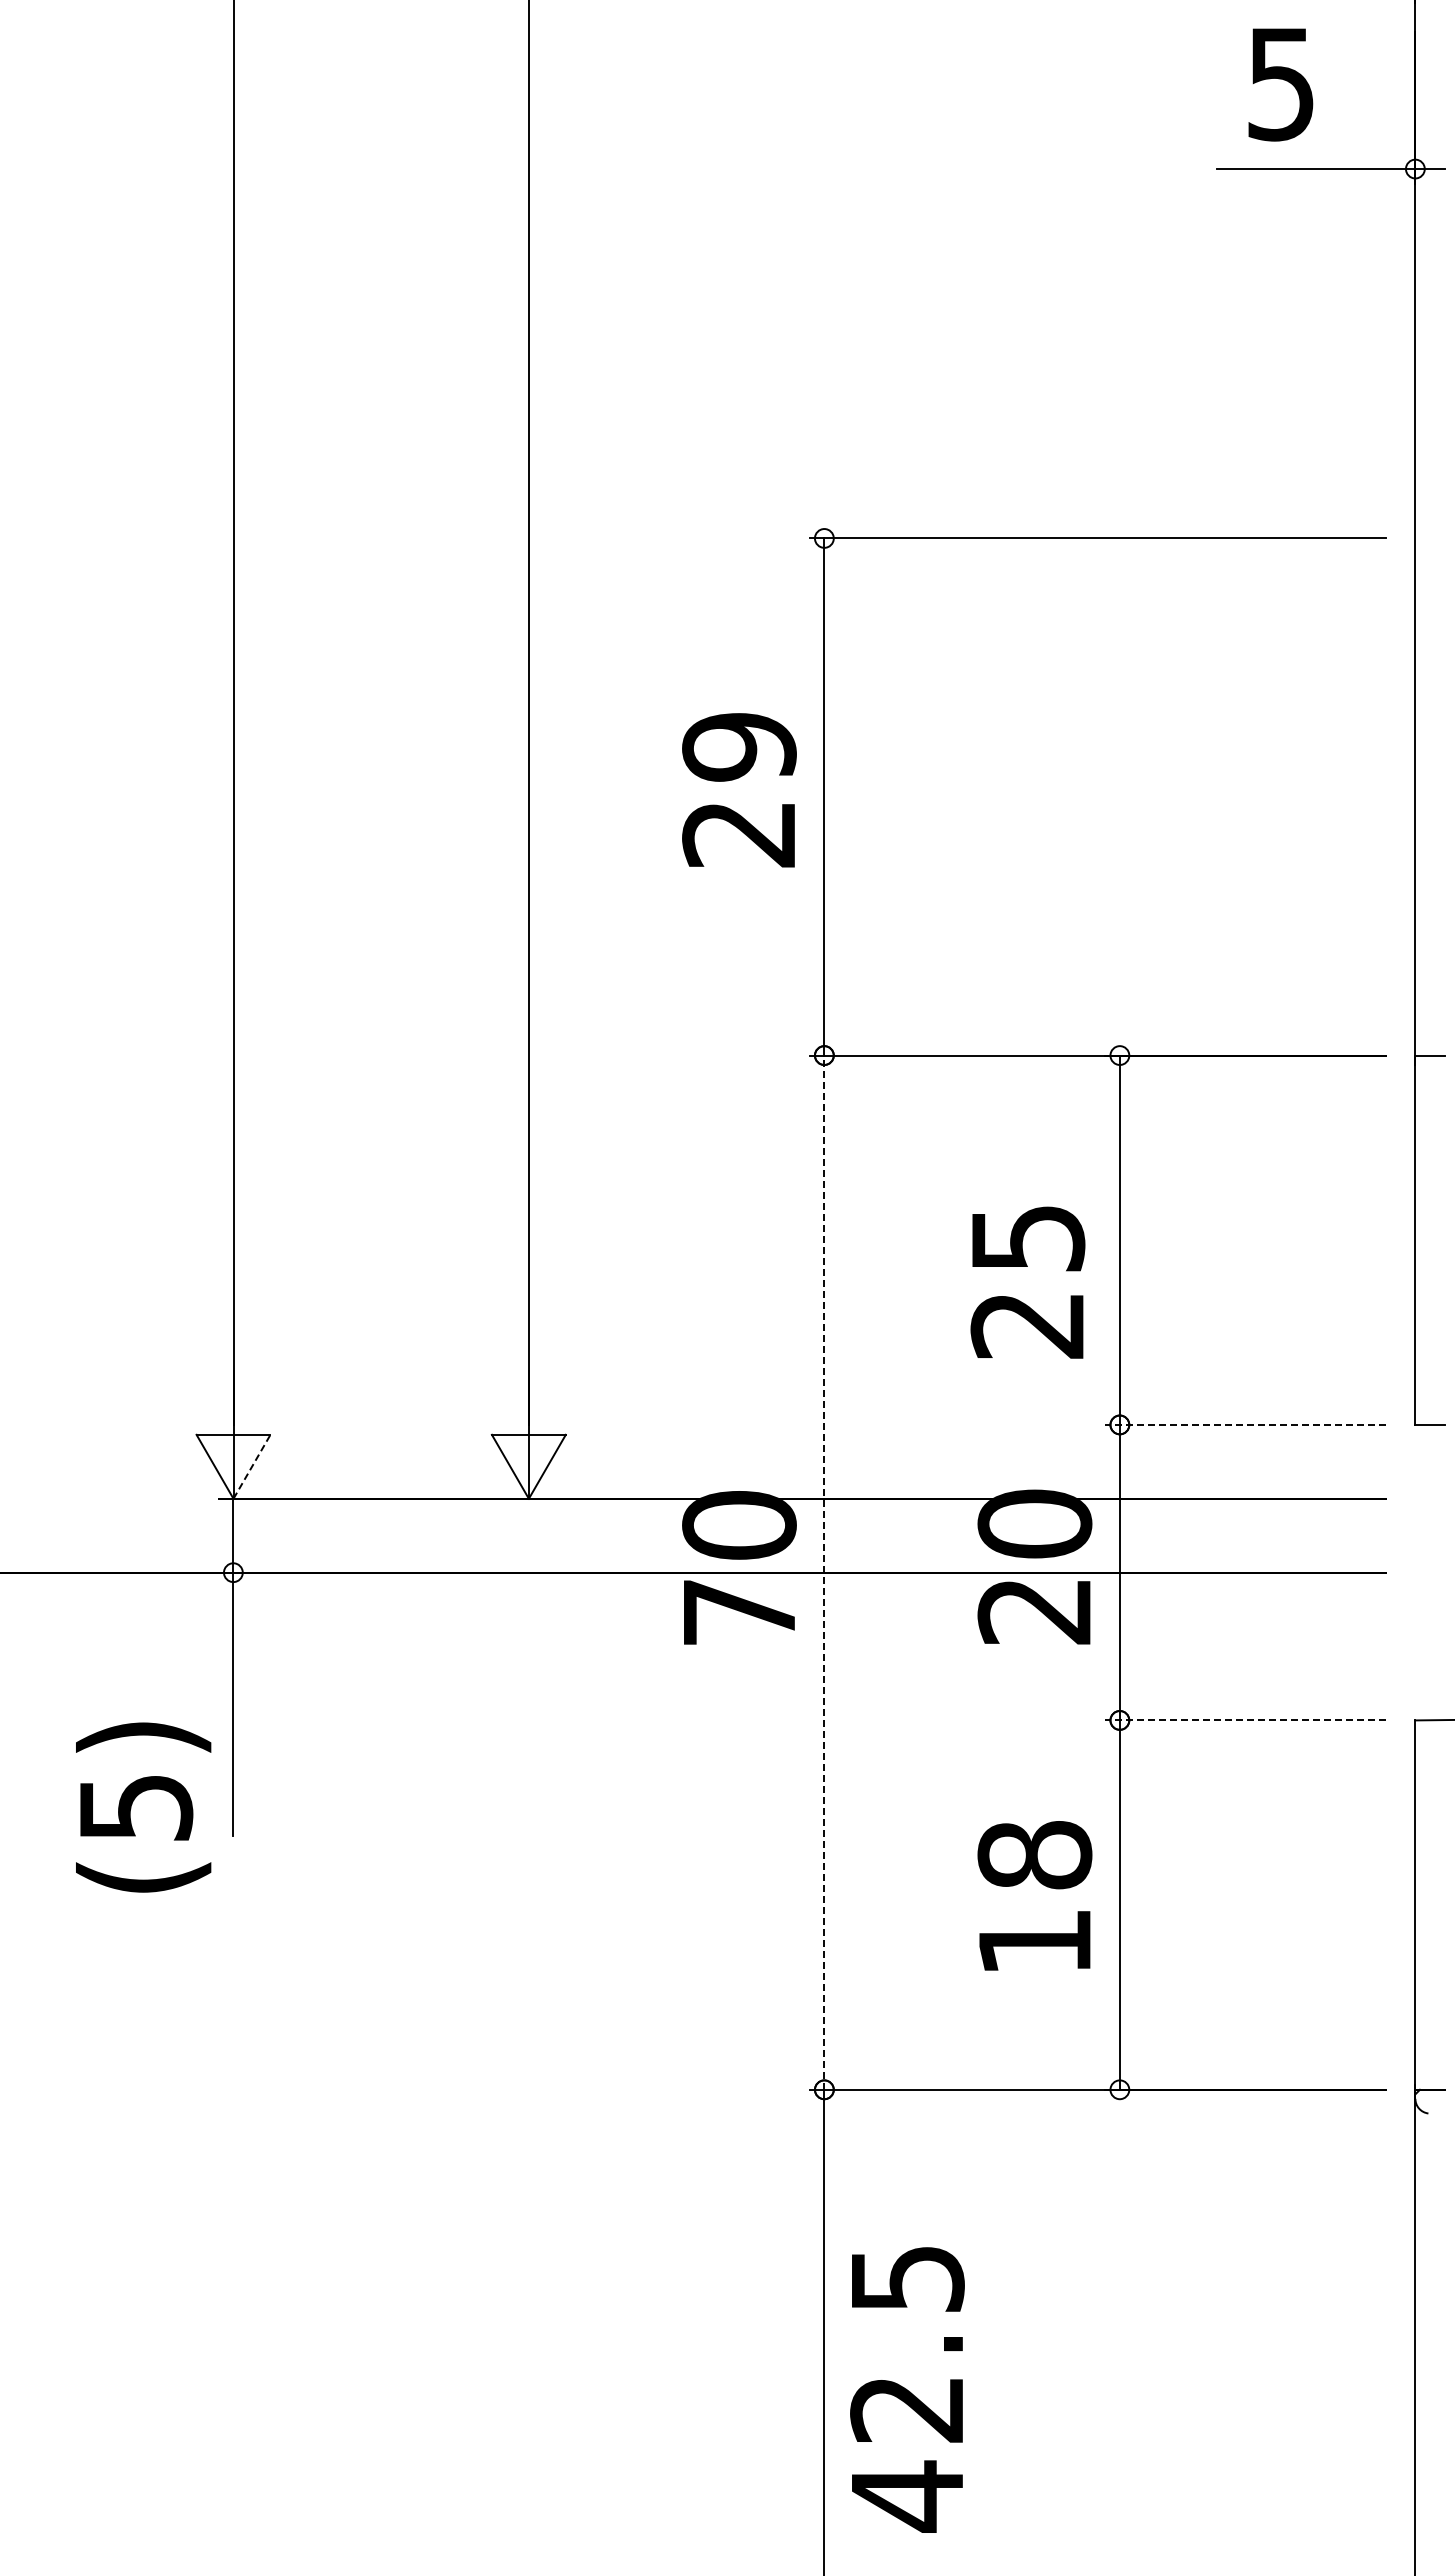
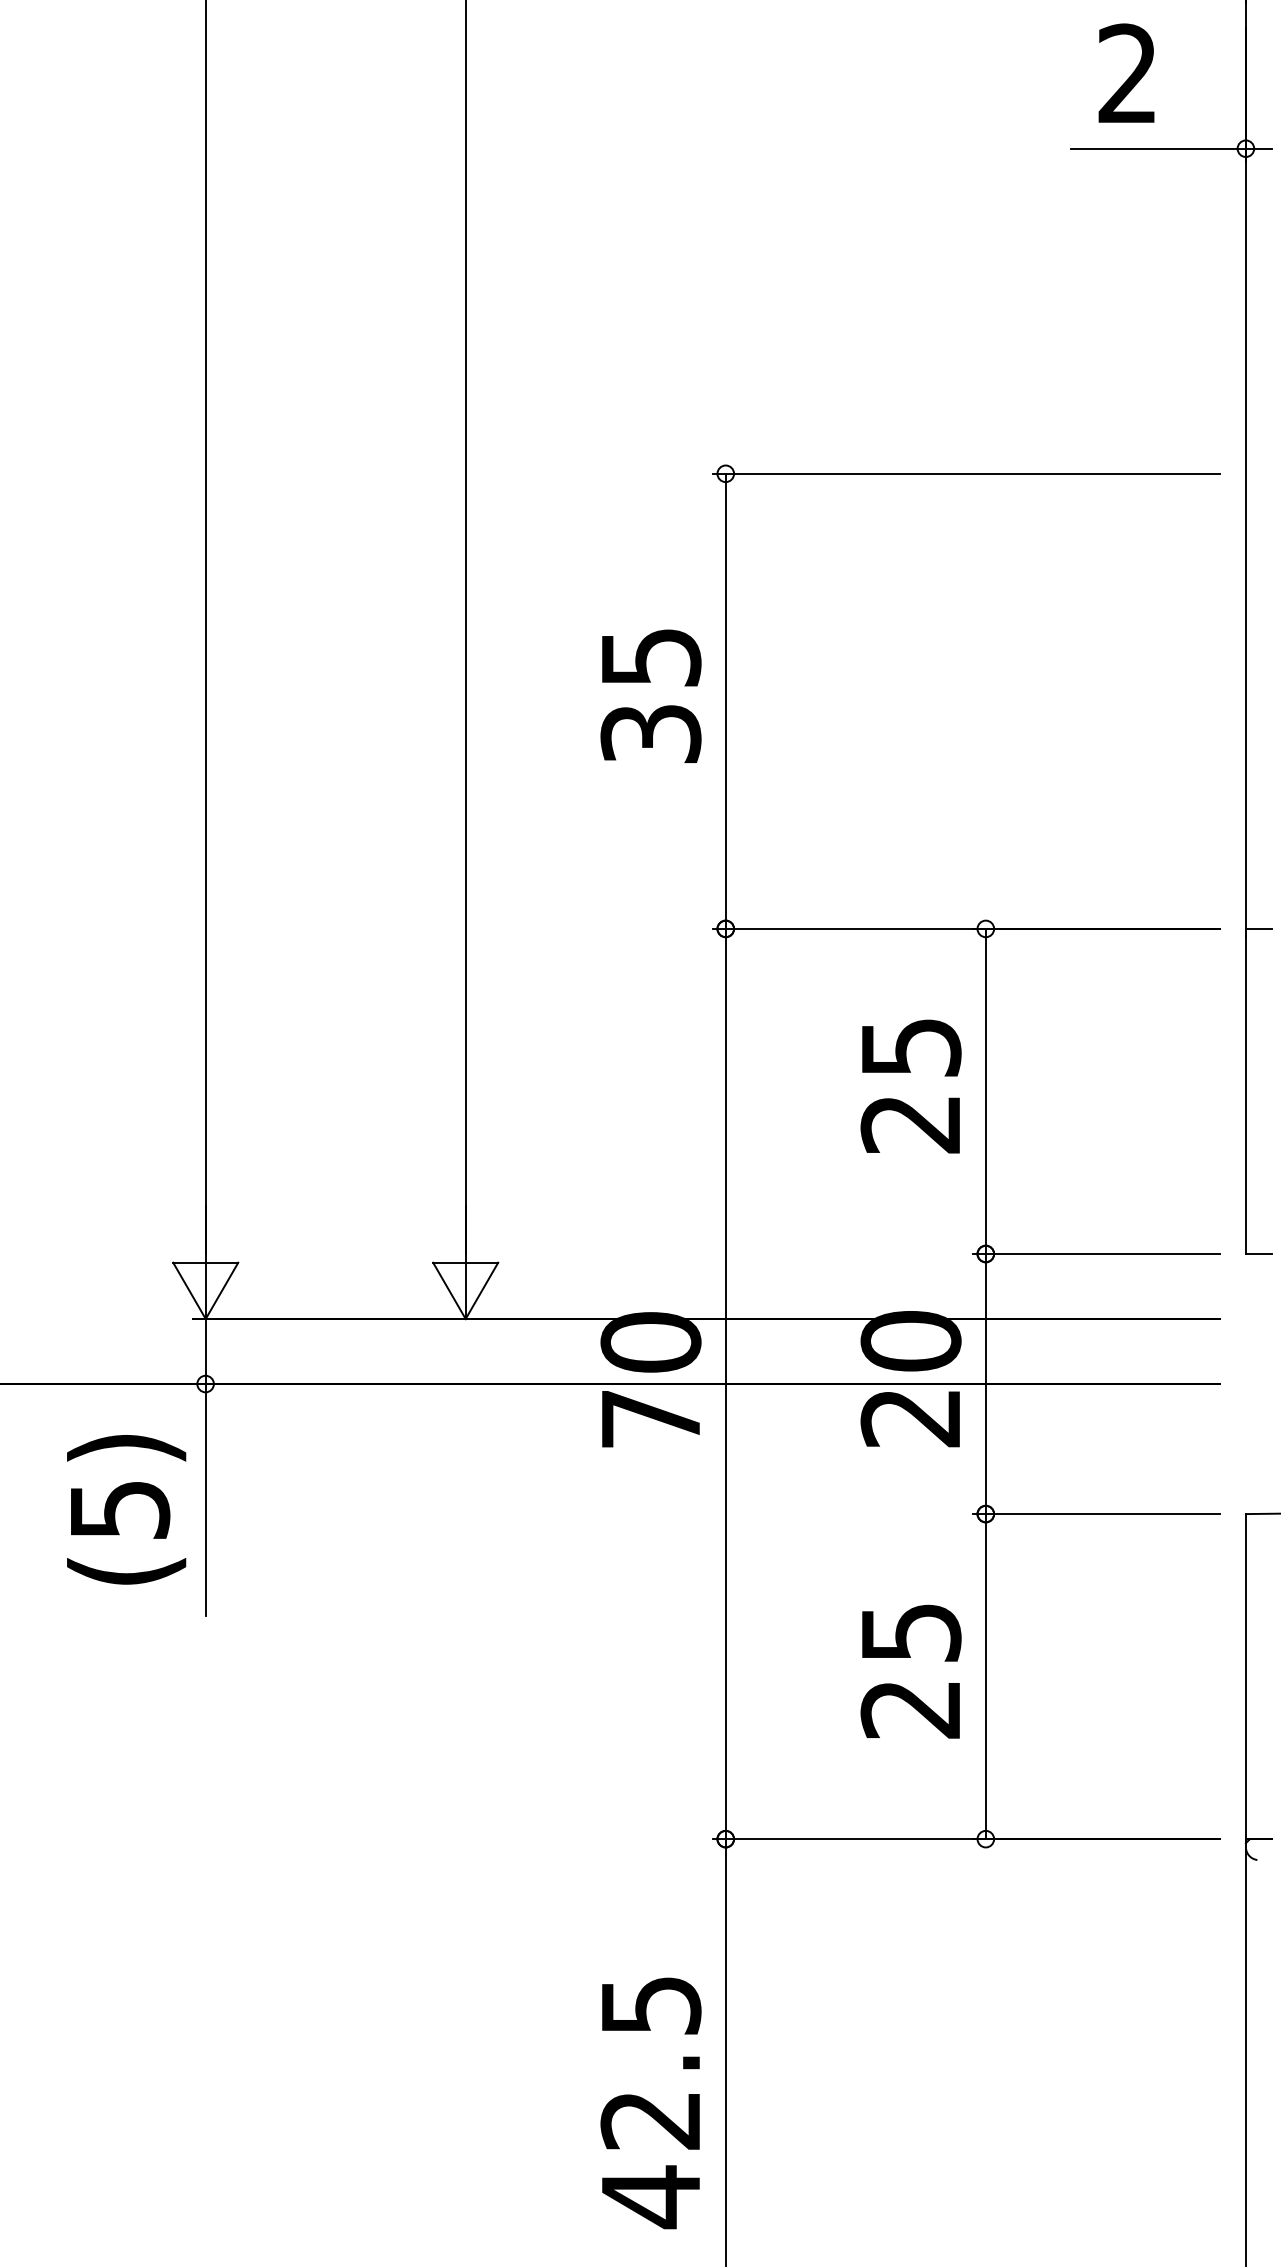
text: (1280, 83) -> (1127, 73), 5 -> 2
text: (739, 790) -> (651, 695), 29 -> 35
text: (1027, 1282) -> (910, 1086), moved
line: (1244, 1424) -> (1095, 1253), dashed -> solid
line: (252, 1466) -> (222, 1290), dashed -> solid
line: (824, 1572) -> (725, 1383), dashed -> solid
line: (1244, 1720) -> (1095, 1514), dashed -> solid
text: (143, 1807) -> (126, 1509), moved
text: (1034, 1898) -> (910, 1670), 18 -> 25
text: (907, 2389) -> (651, 2102), moved

